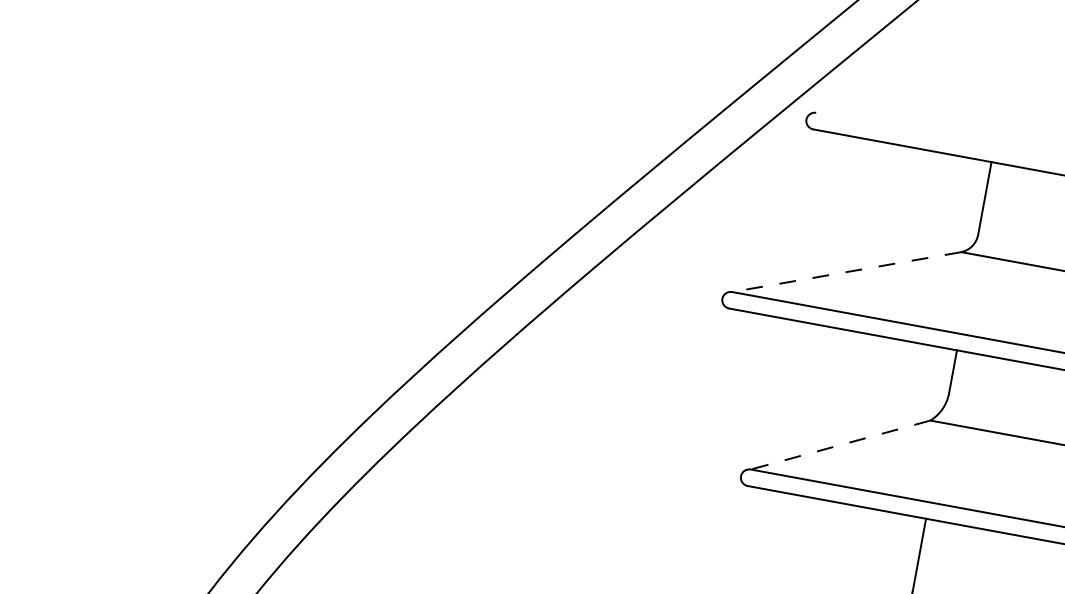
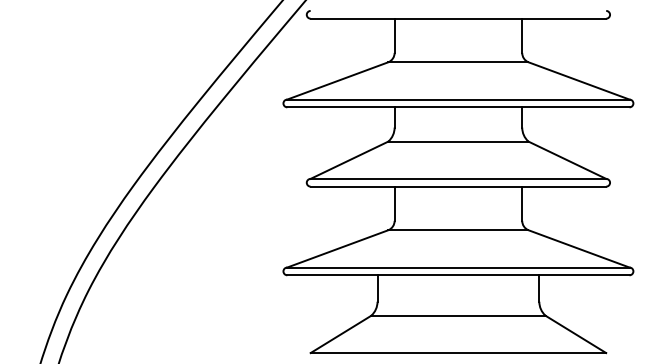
line: (846, 271) -> (337, 80), dashed -> solid
line: (840, 445) -> (349, 160), dashed -> solid

